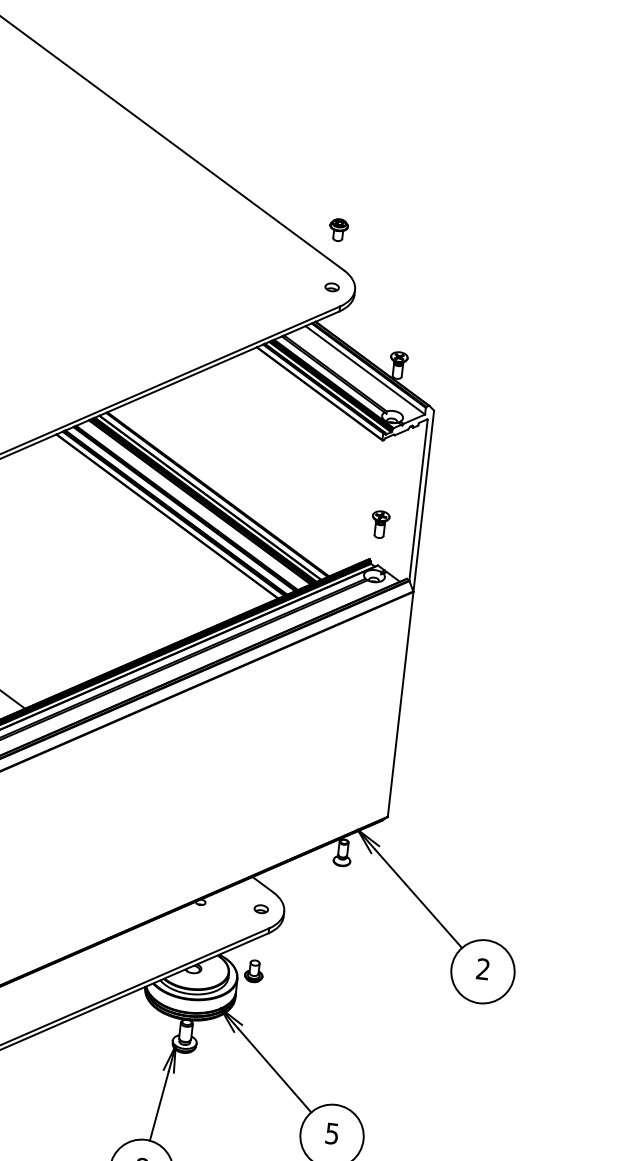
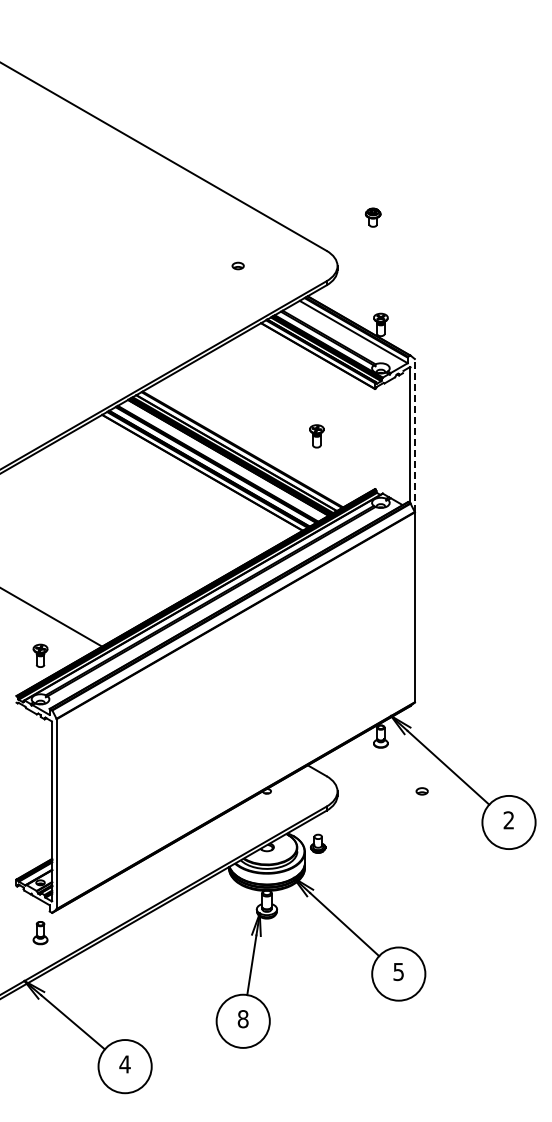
part: (337, 229) -> (372, 217), moved
part: (331, 286) -> (237, 265), moved
line: (423, 500) -> (414, 435), solid -> dashed
part: (379, 524) -> (316, 436), moved
part: (260, 909) -> (421, 791), moved

